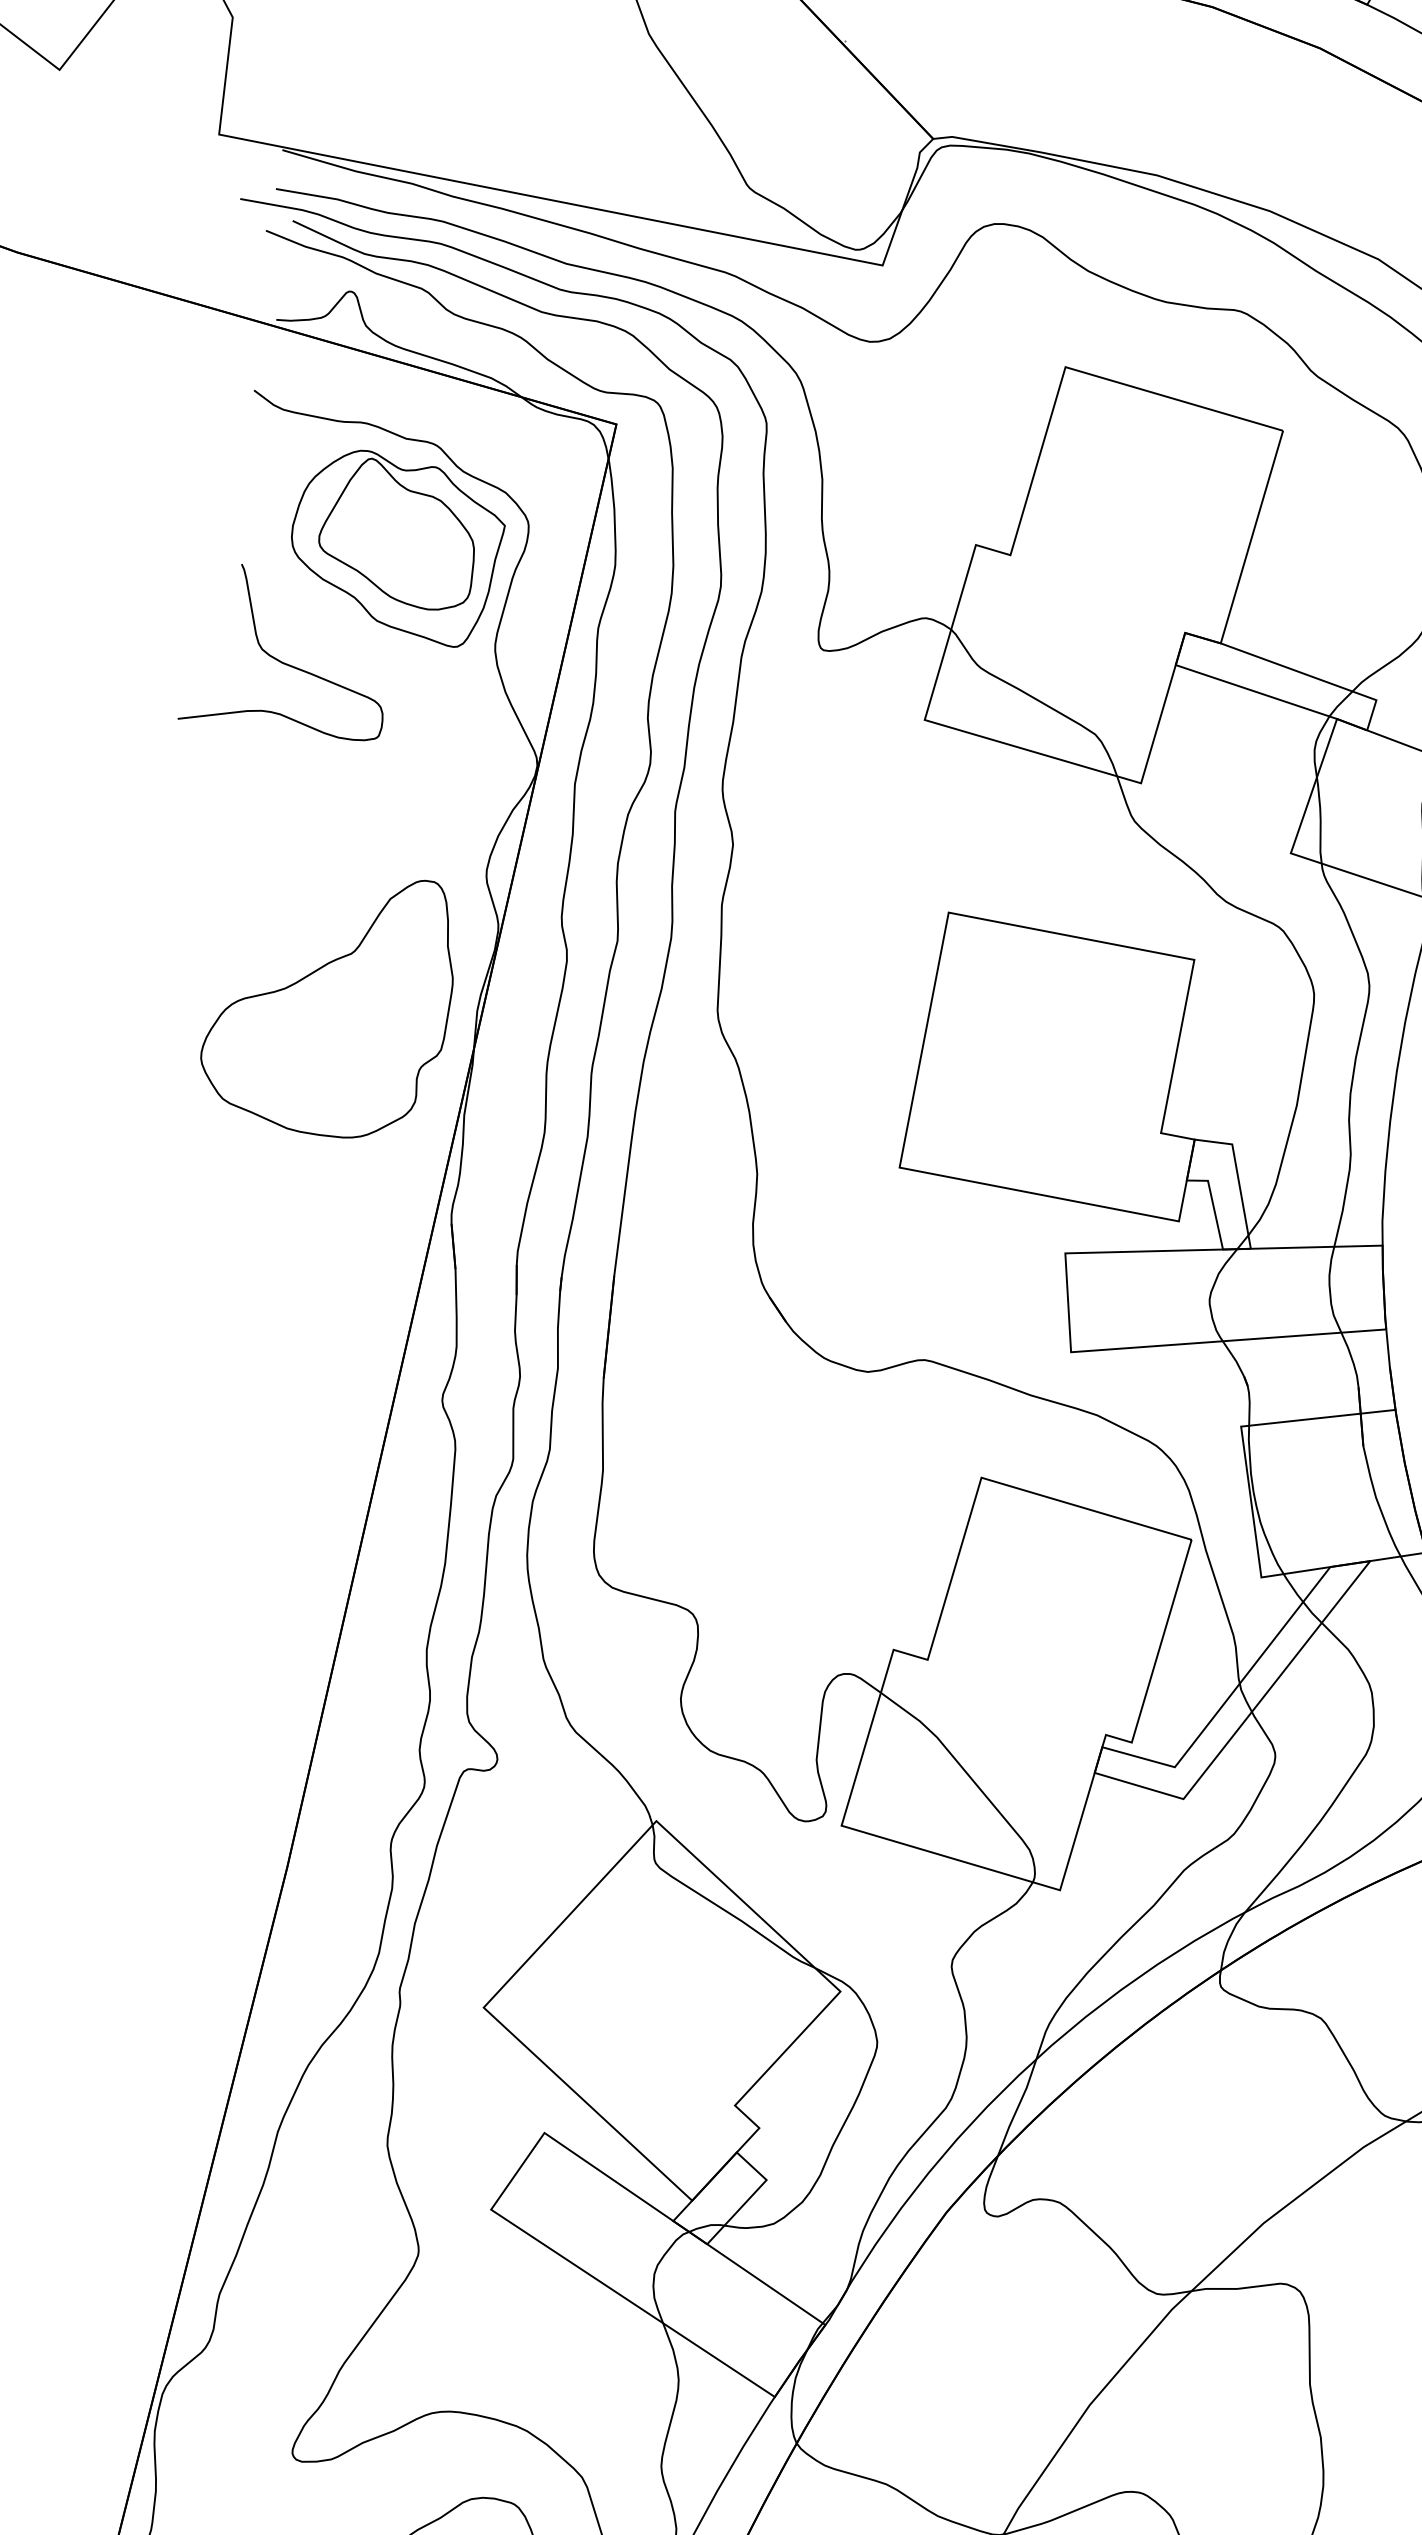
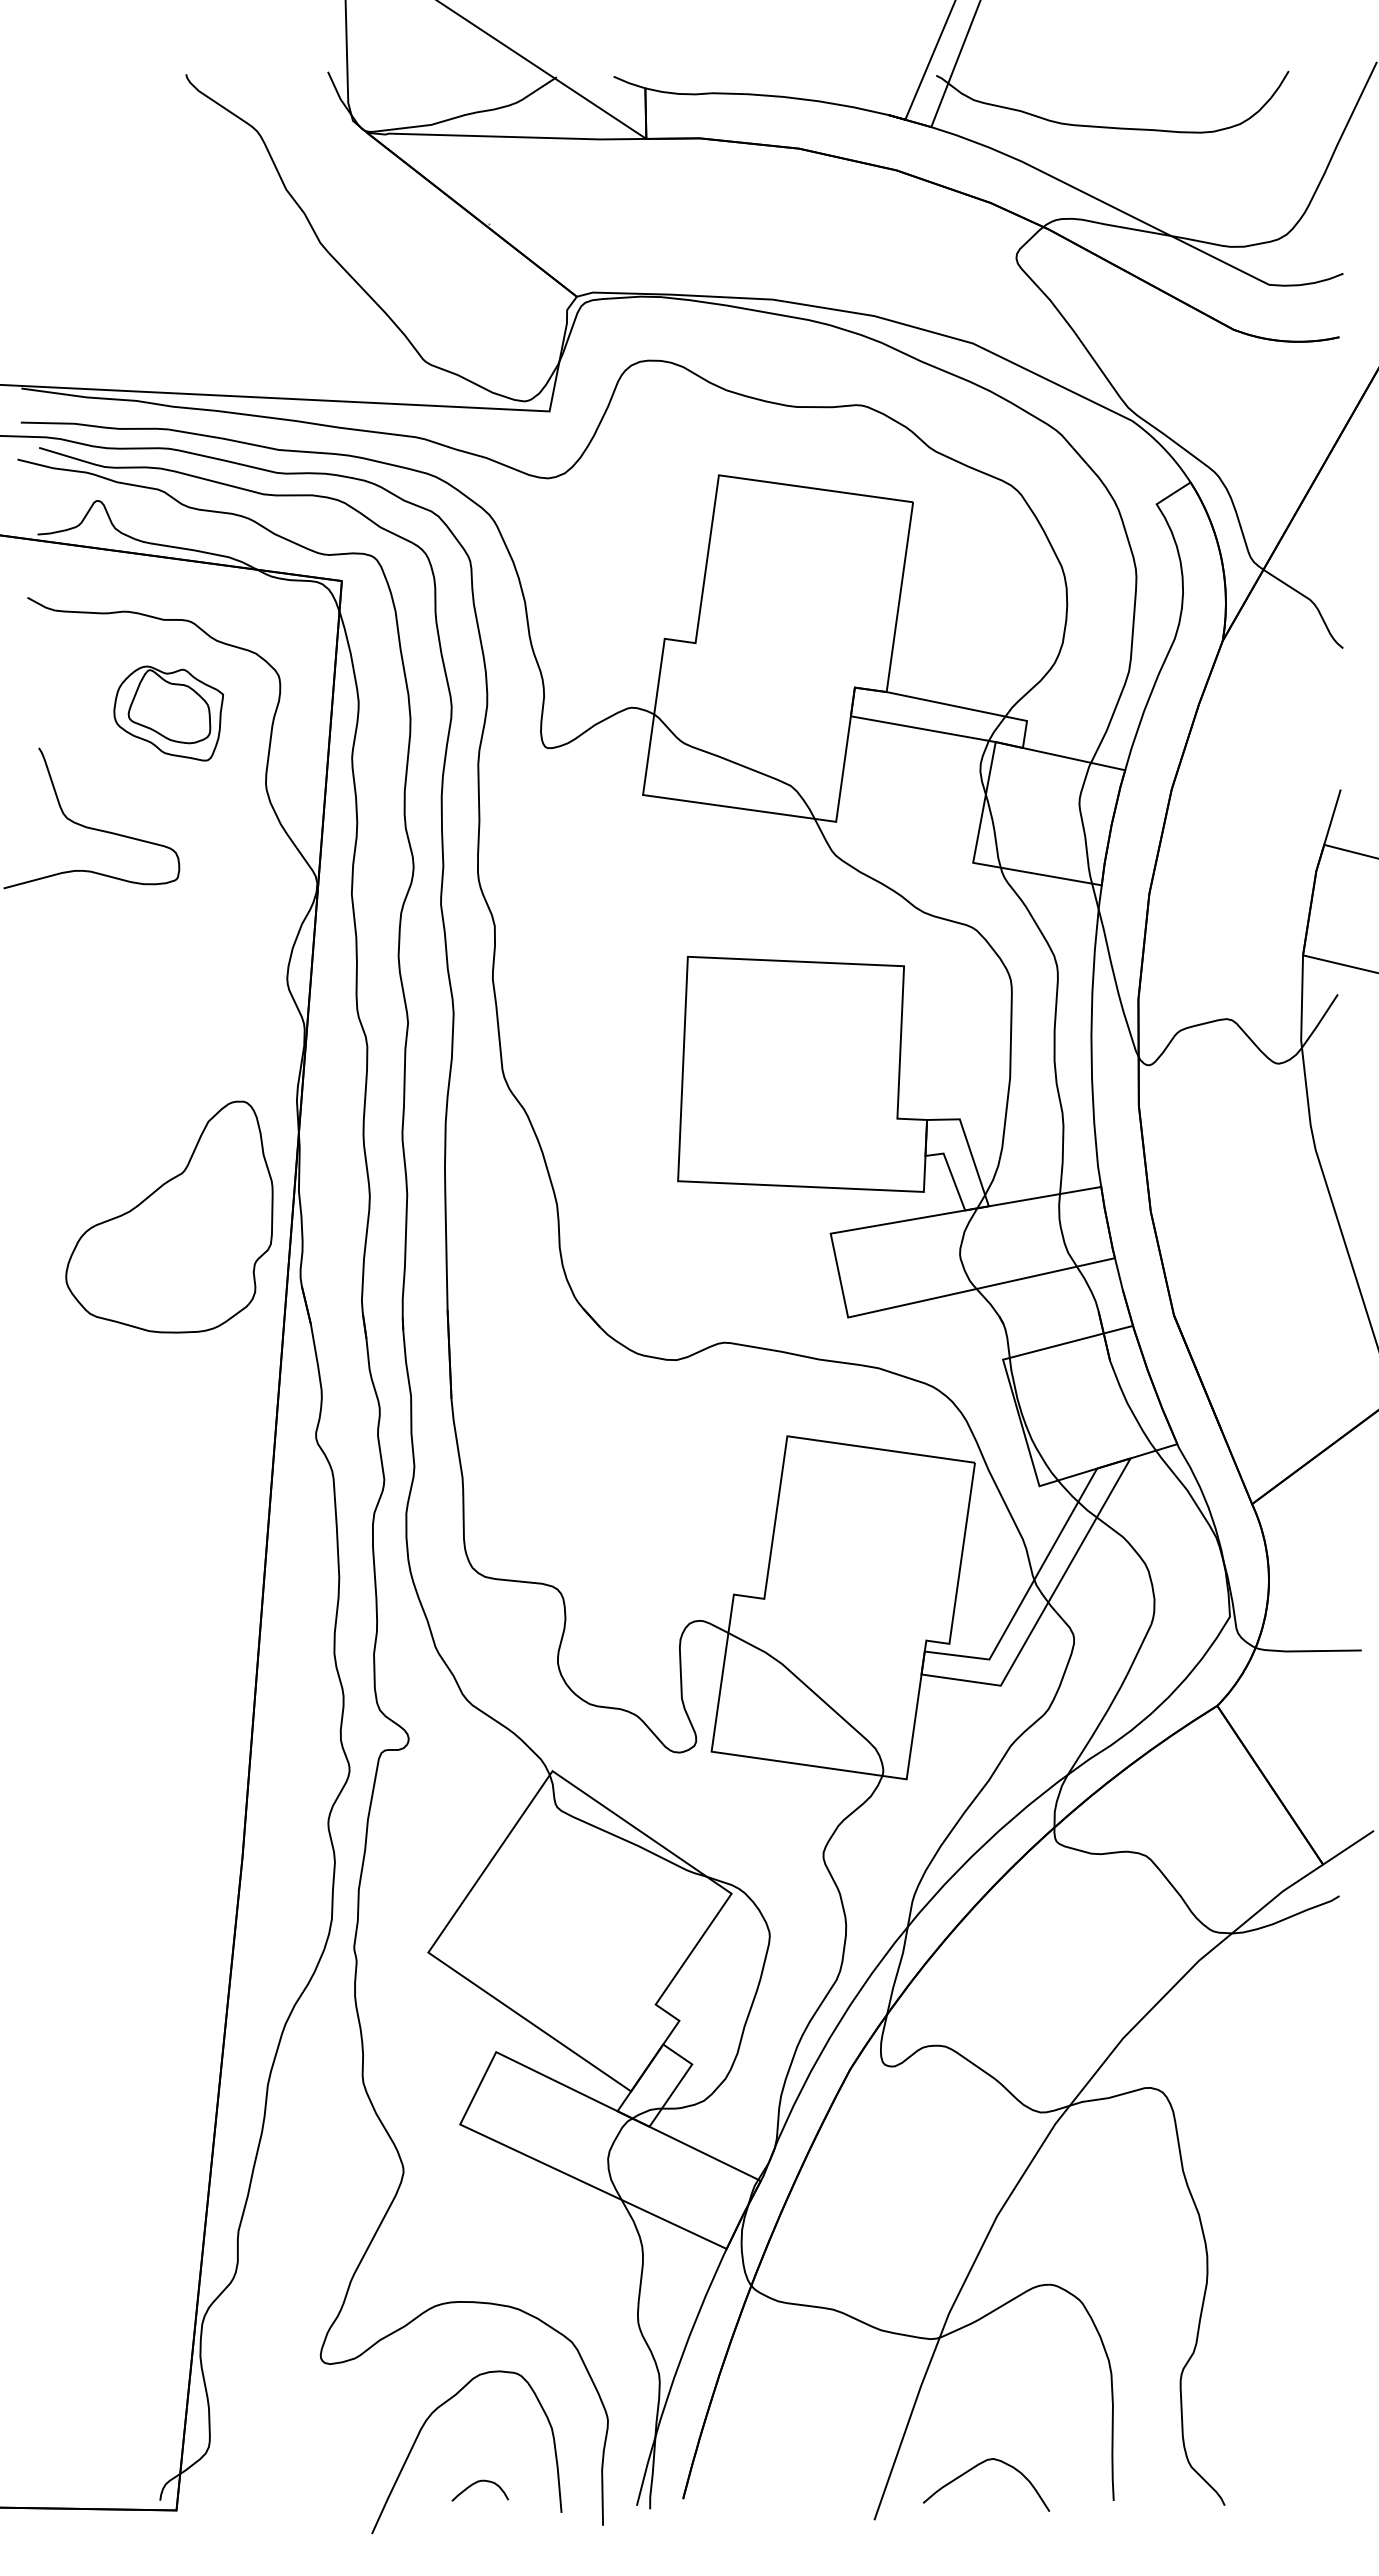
part: (395, 546) -> (168, 713), size x0.6
part: (329, 1000) -> (169, 1216), moved

